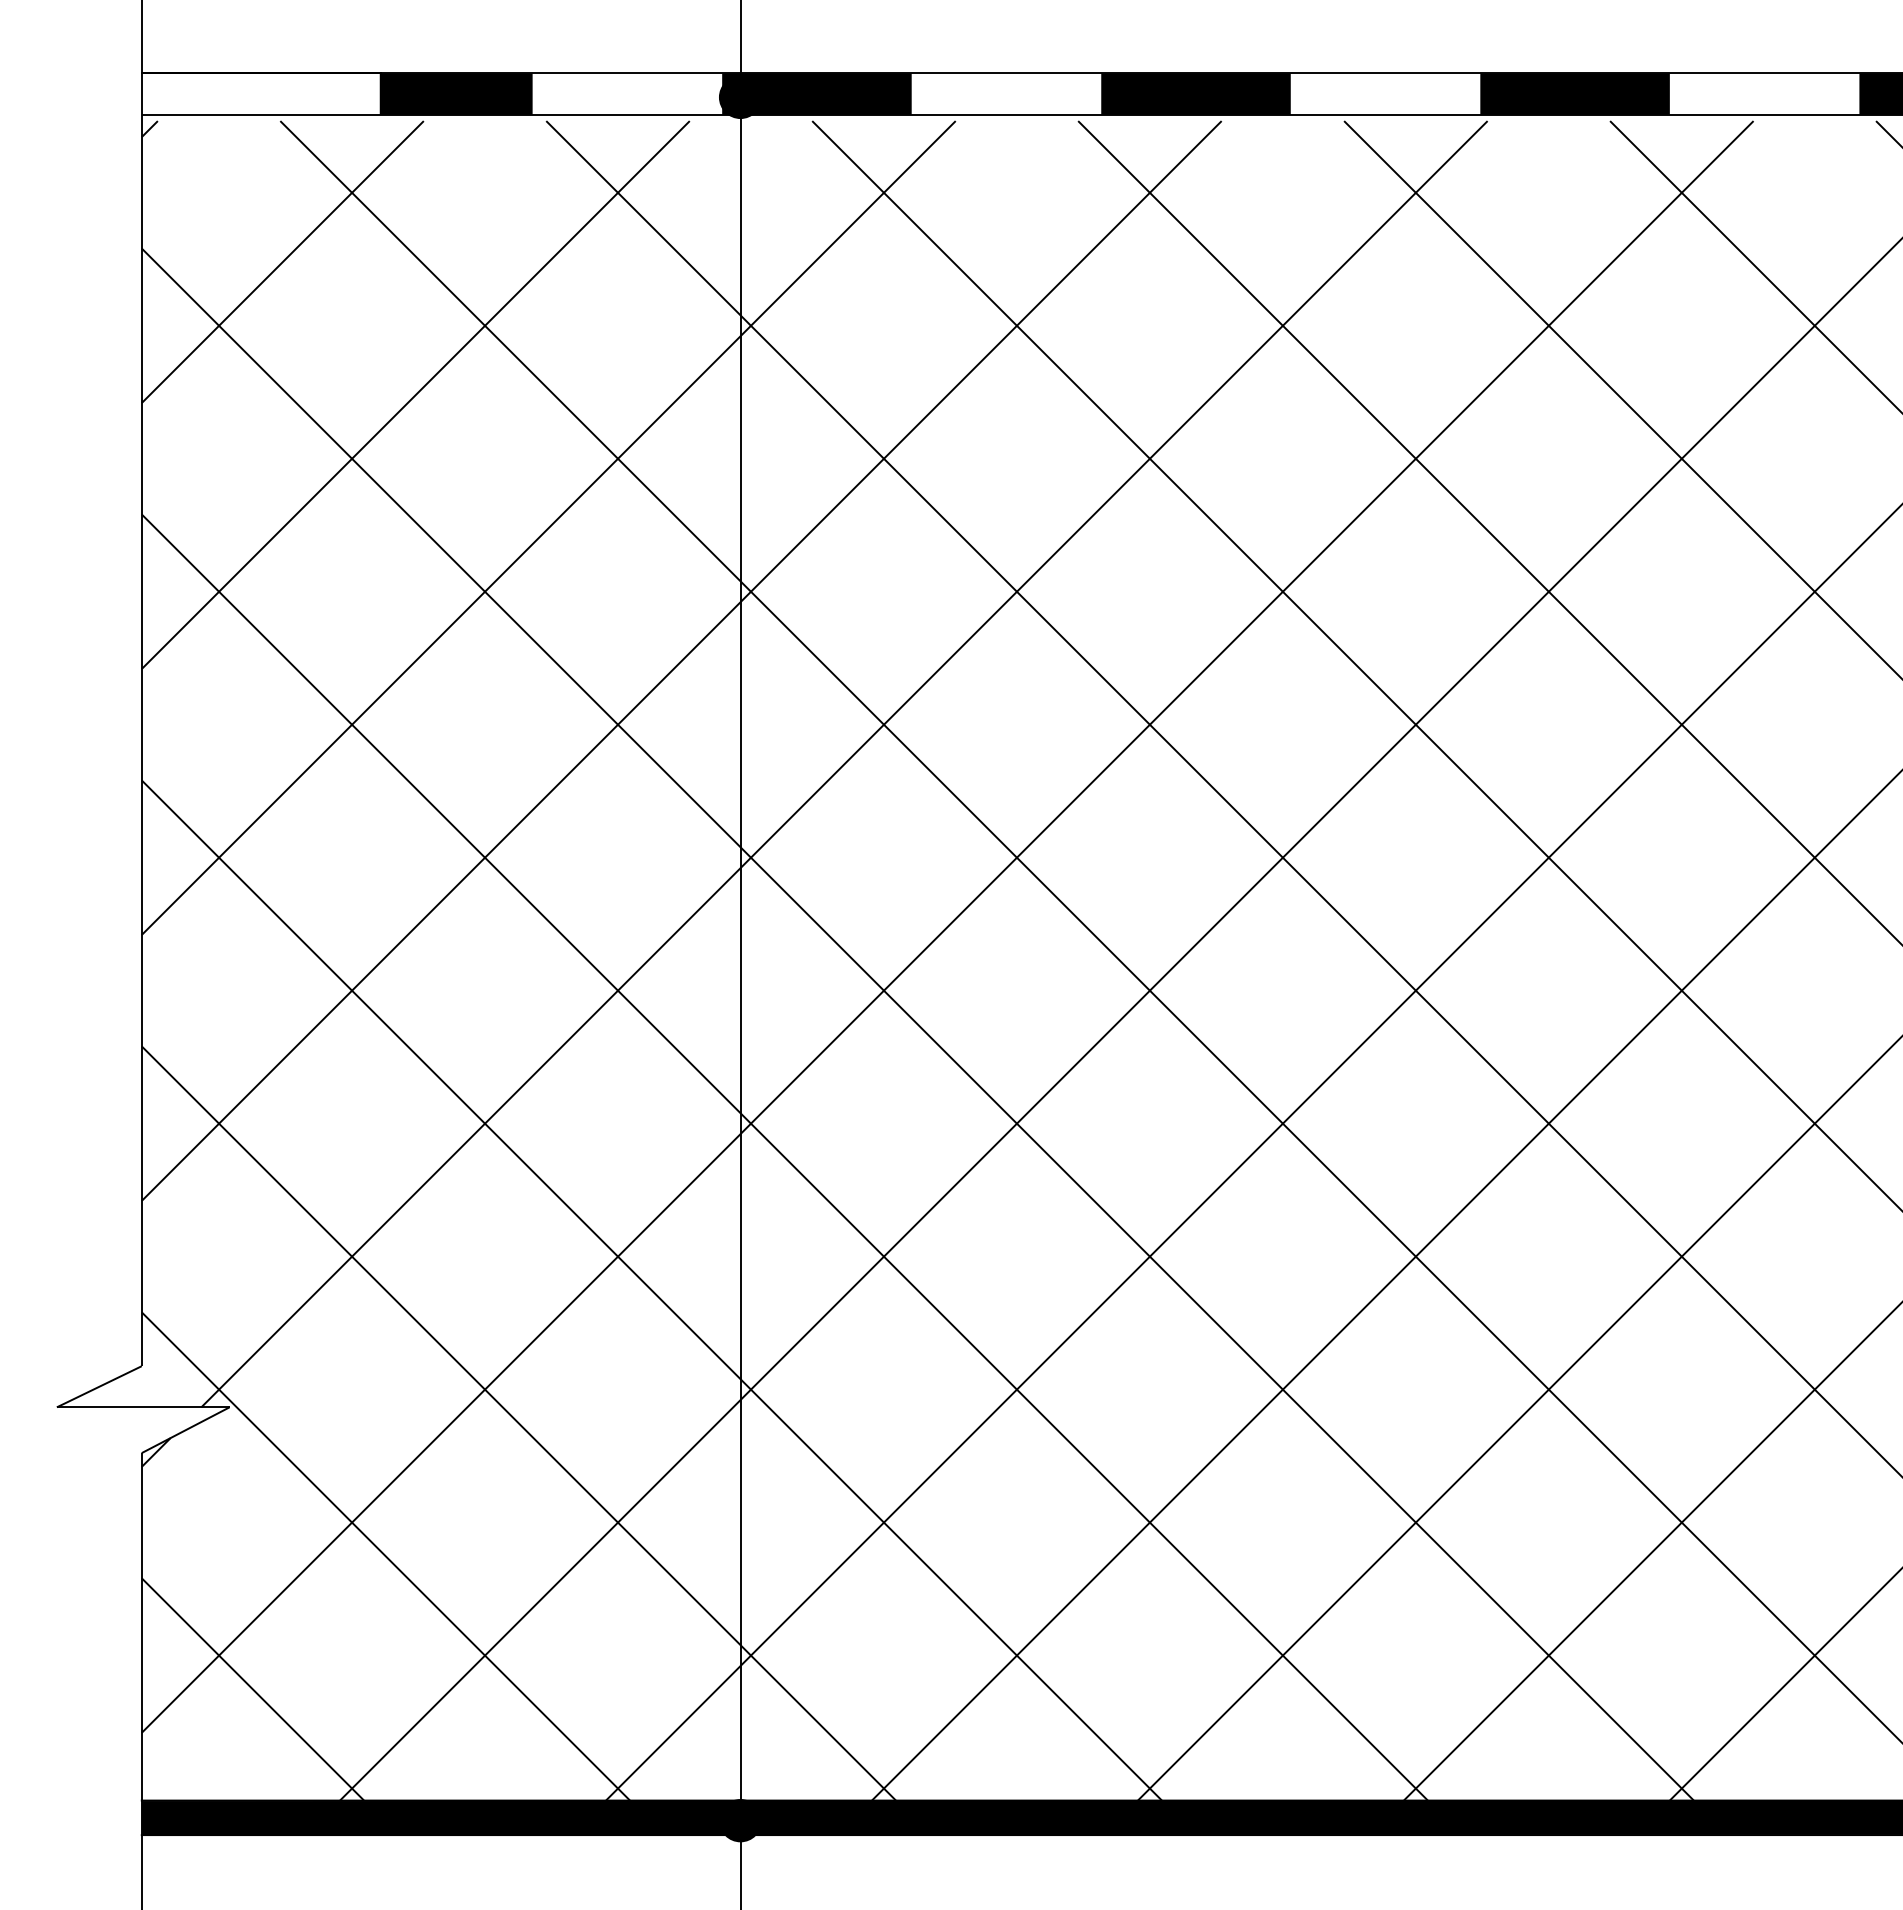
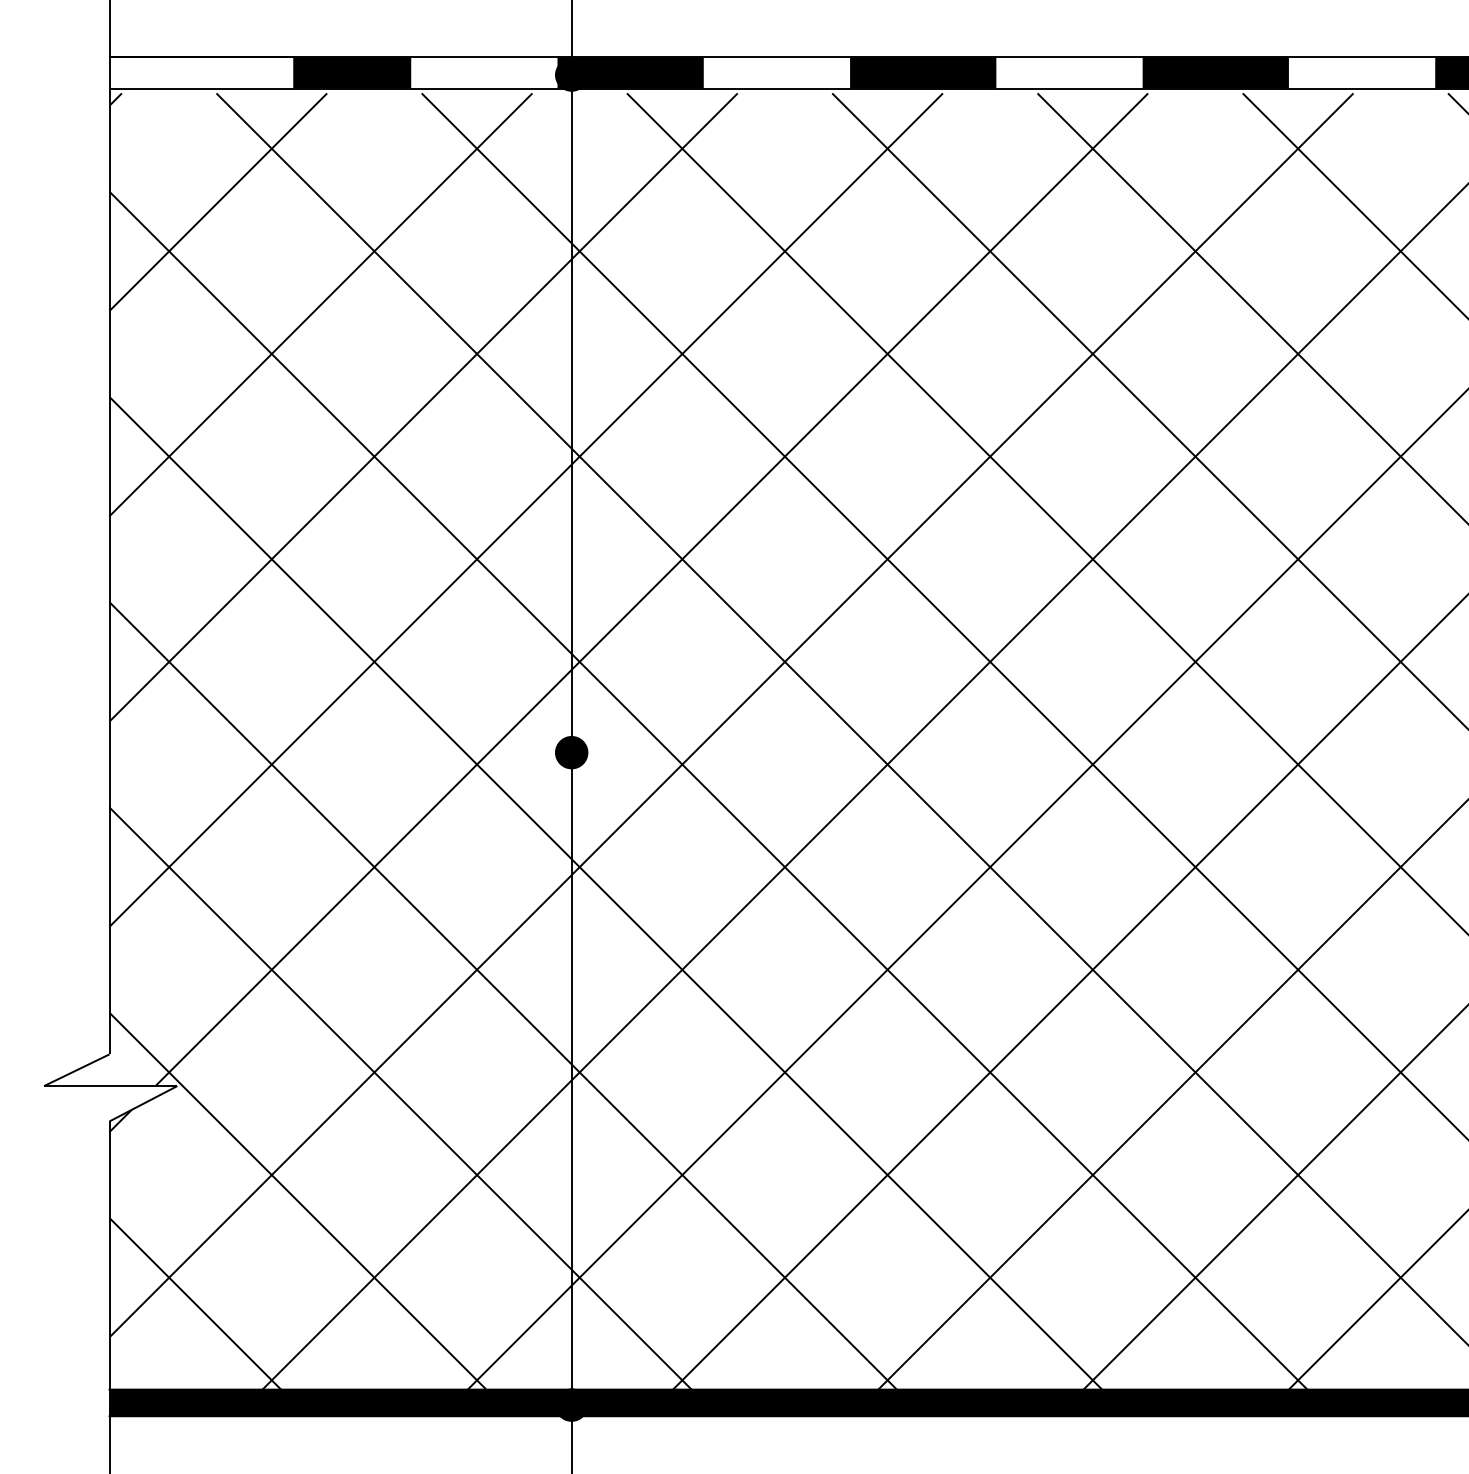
fill: (740, 974) -> (571, 752), added

